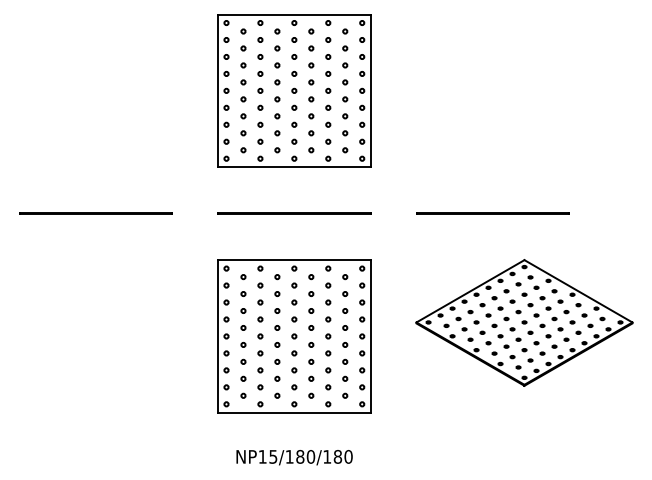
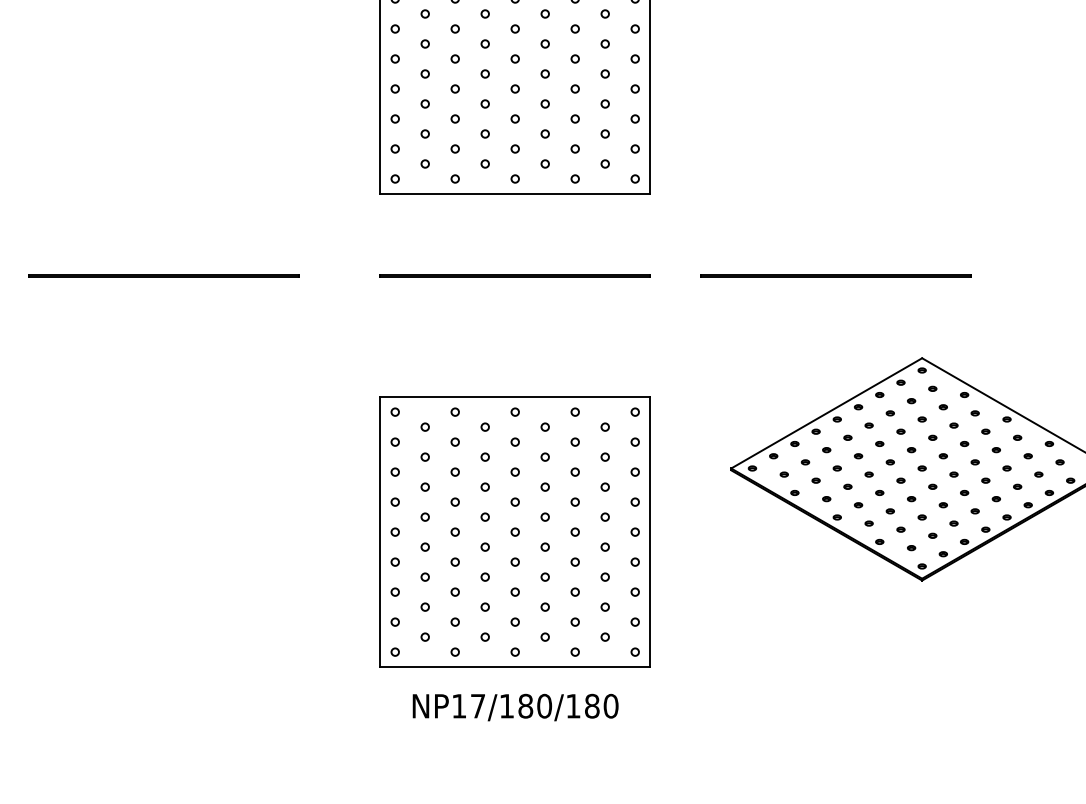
line: (492, 213) -> (835, 275), moved
part: (294, 336) -> (515, 532), moved
text: (273, 456) -> (478, 705), NP15/180/180 -> NP17/180/180

